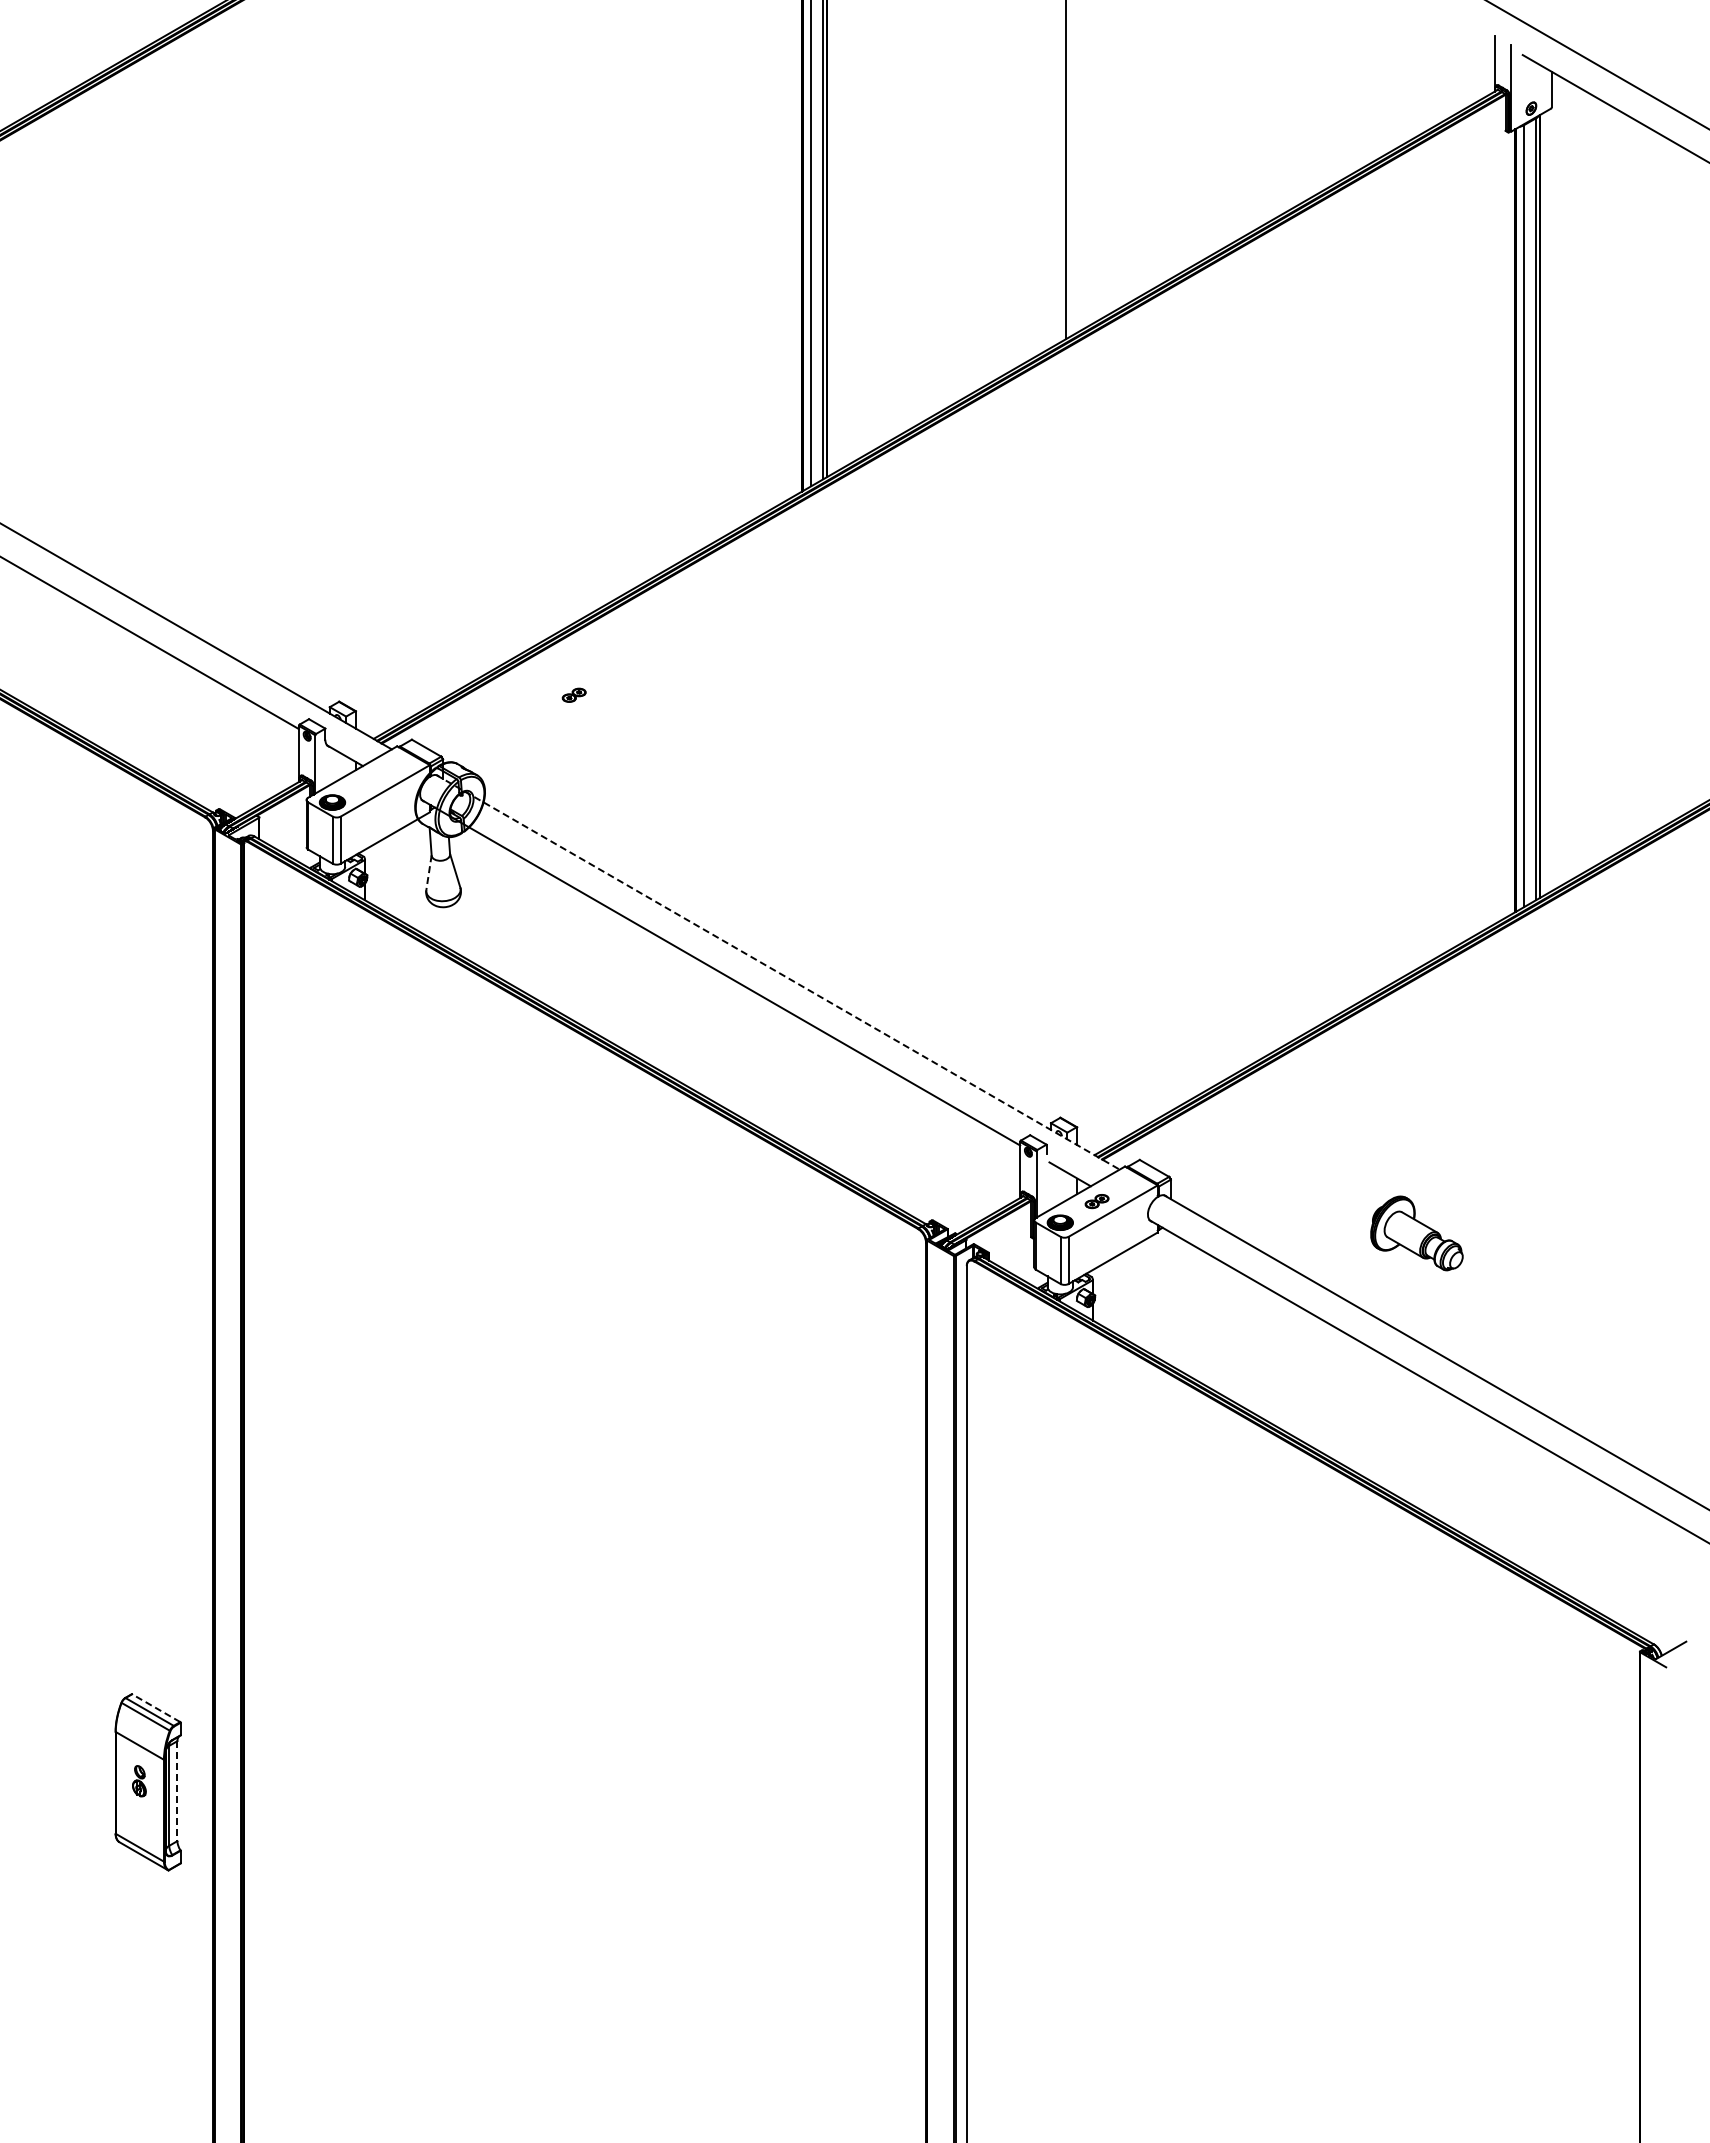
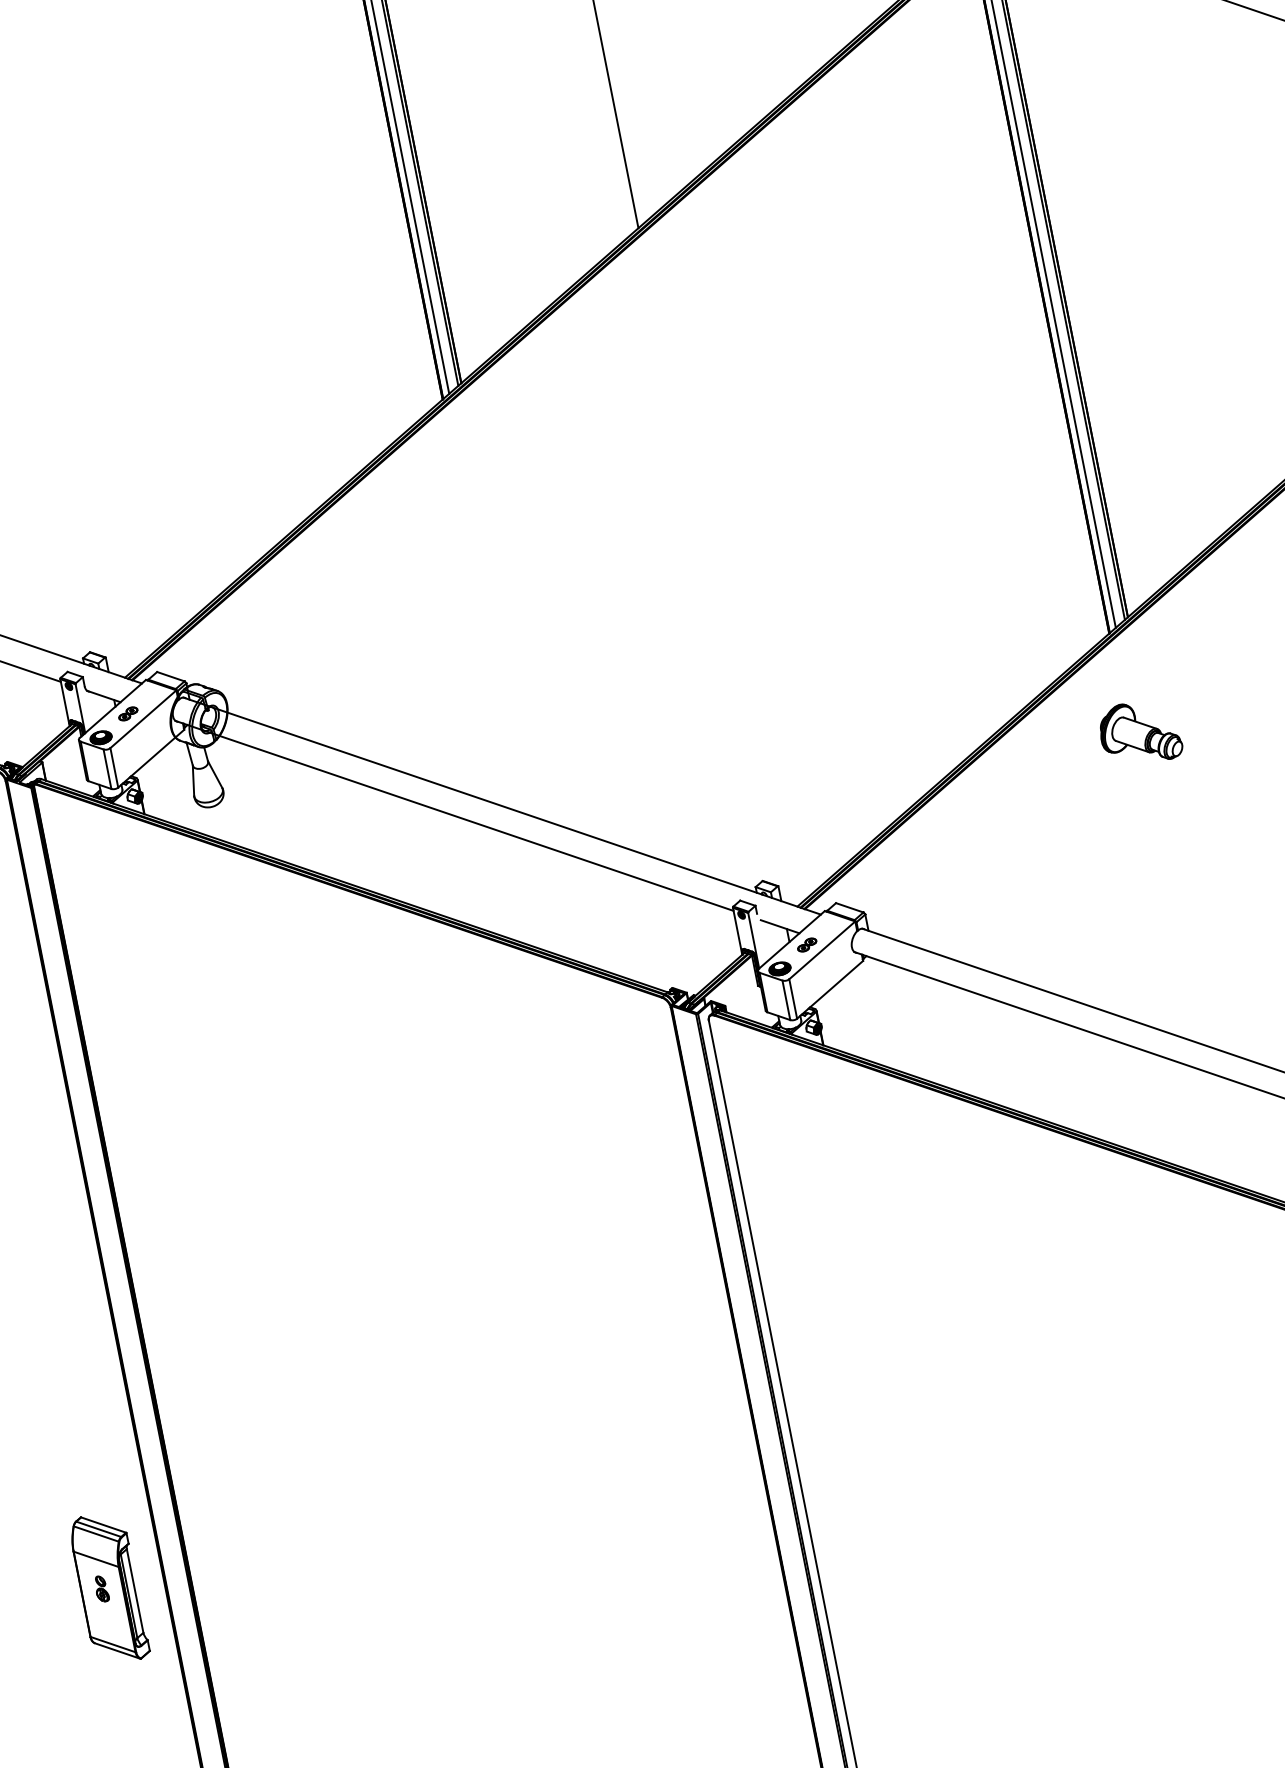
part: (573, 694) -> (127, 713), moved
line: (428, 872) -> (193, 780), dashed -> solid
line: (777, 972) -> (501, 806), dashed -> solid
part: (1416, 1233) -> (1139, 733), moved
line: (156, 1708) -> (103, 1525), dashed -> solid
line: (177, 1791) -> (135, 1591), dashed -> solid

